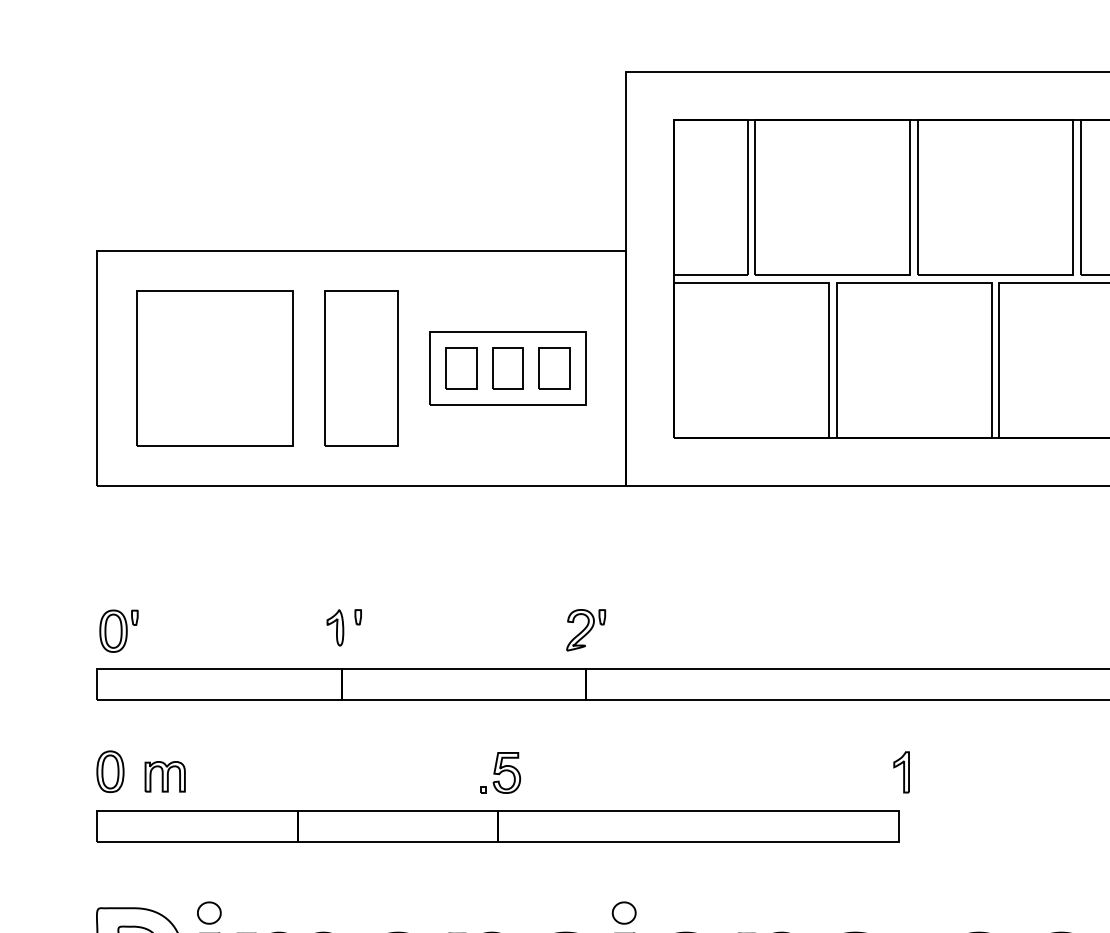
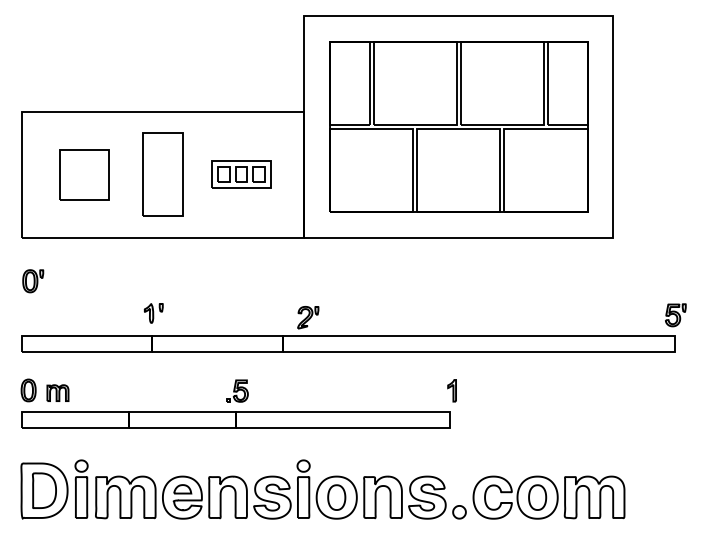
part: (214, 368) -> (84, 174), size x0.6
part: (508, 368) -> (241, 174), size x0.7
part: (586, 629) -> (308, 317), moved
part: (119, 631) -> (33, 281), moved

